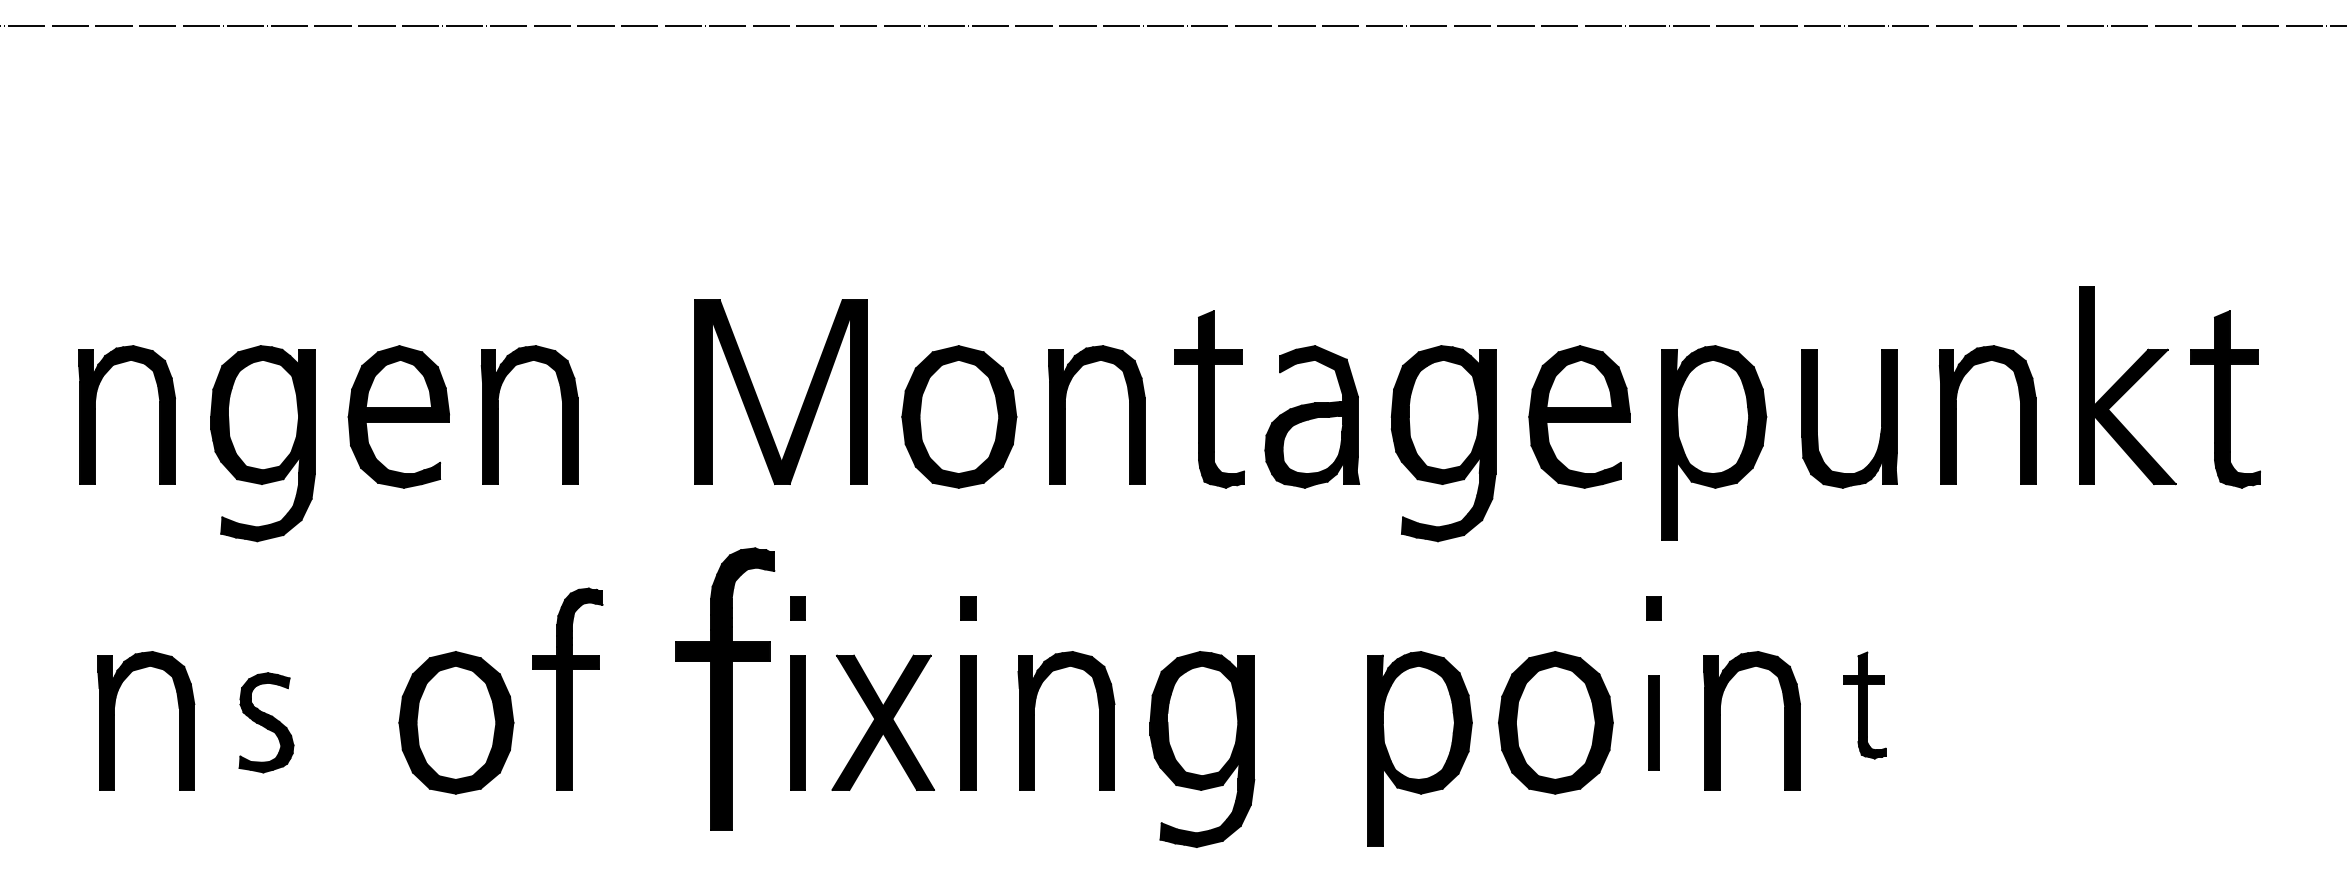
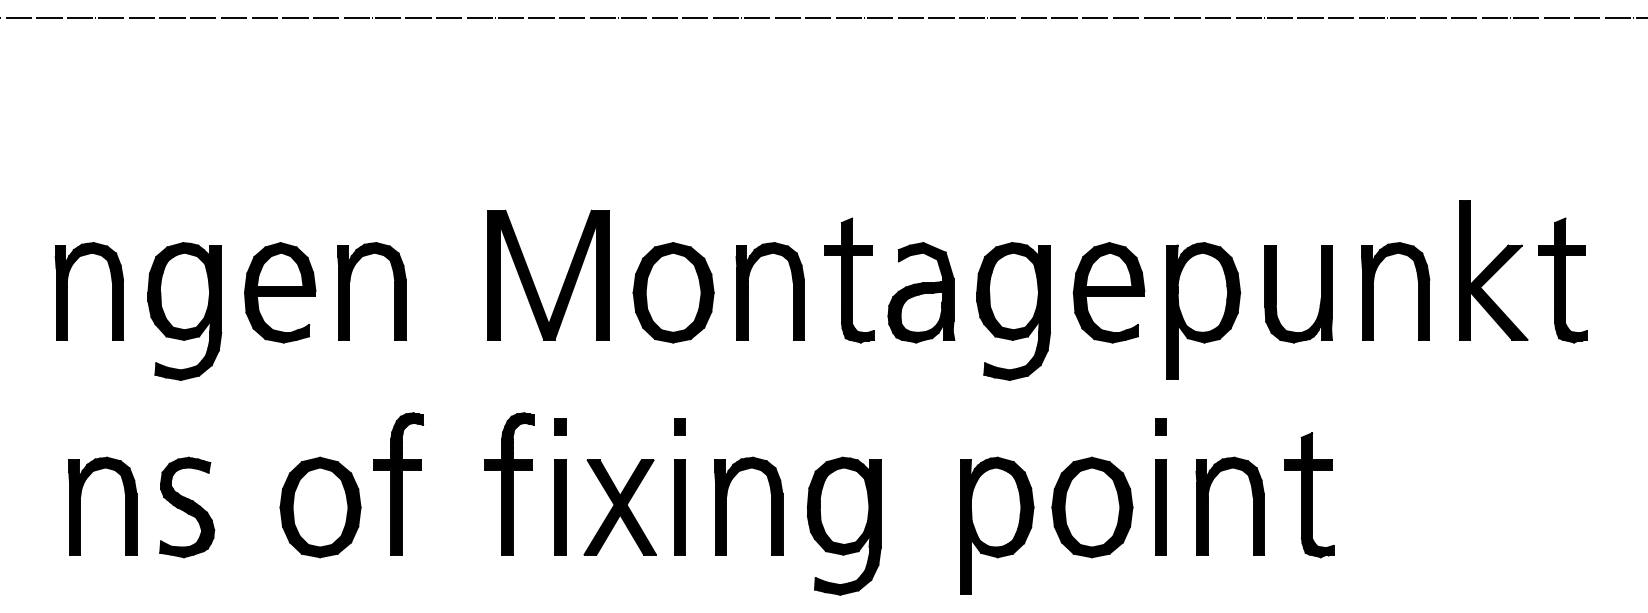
part: (725, 688) -> (509, 483), size x0.71
part: (1865, 705) -> (1309, 495), size x1.67
part: (266, 722) -> (187, 507), size x1.43
part: (1652, 722) -> (1160, 507), size x1.43

